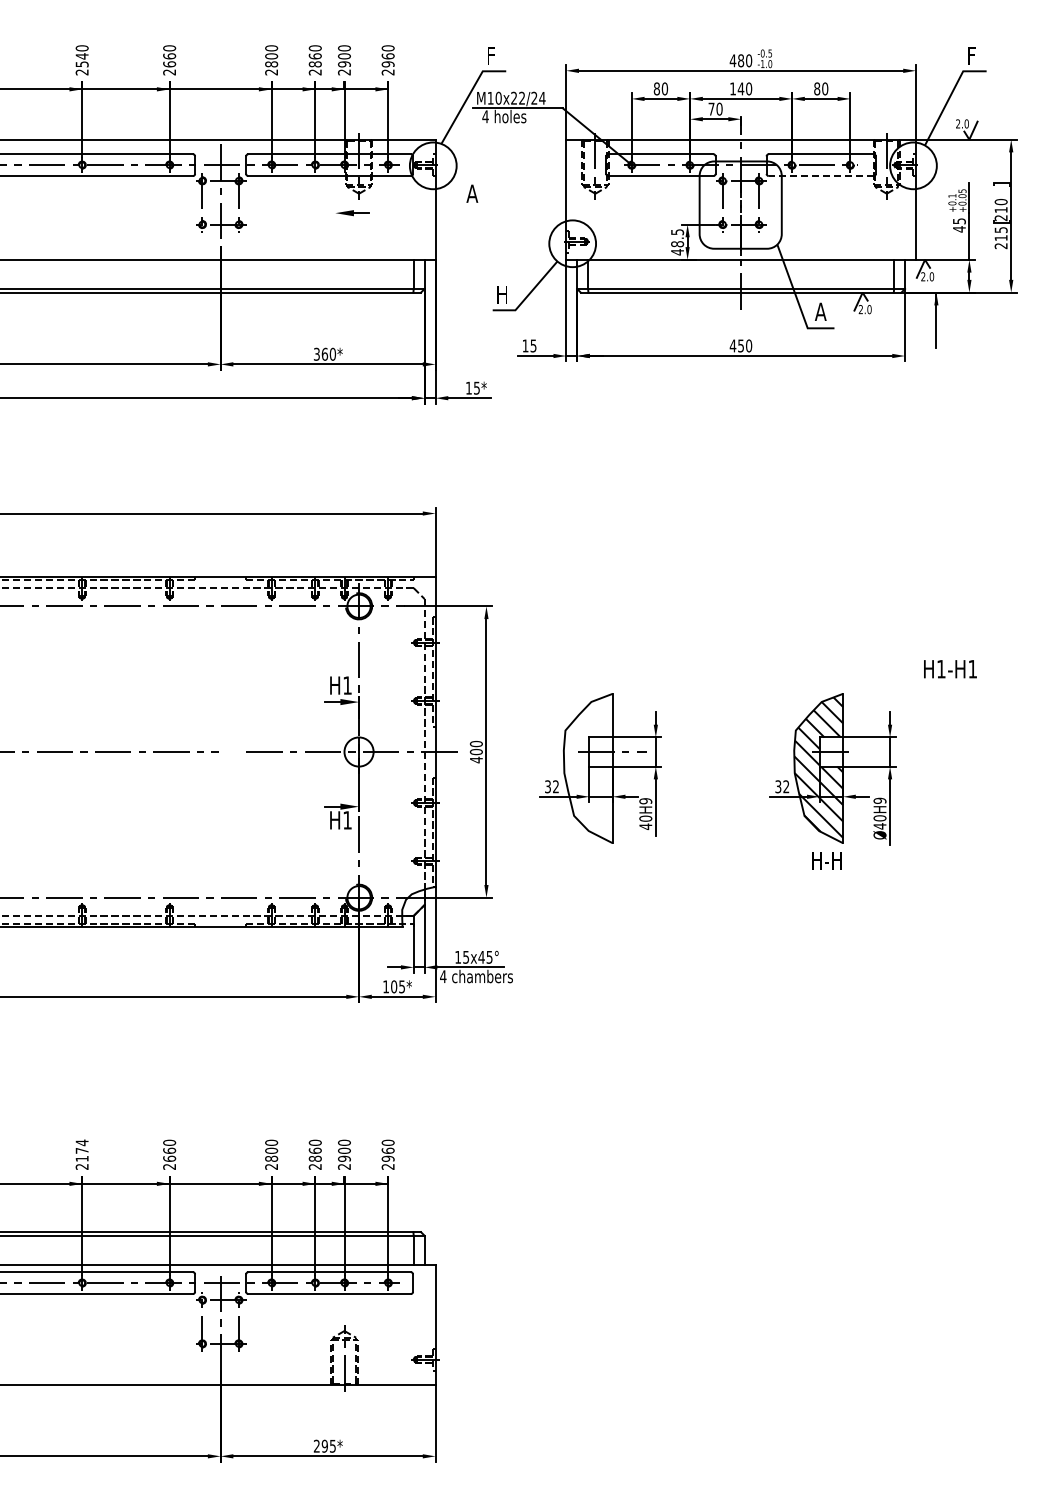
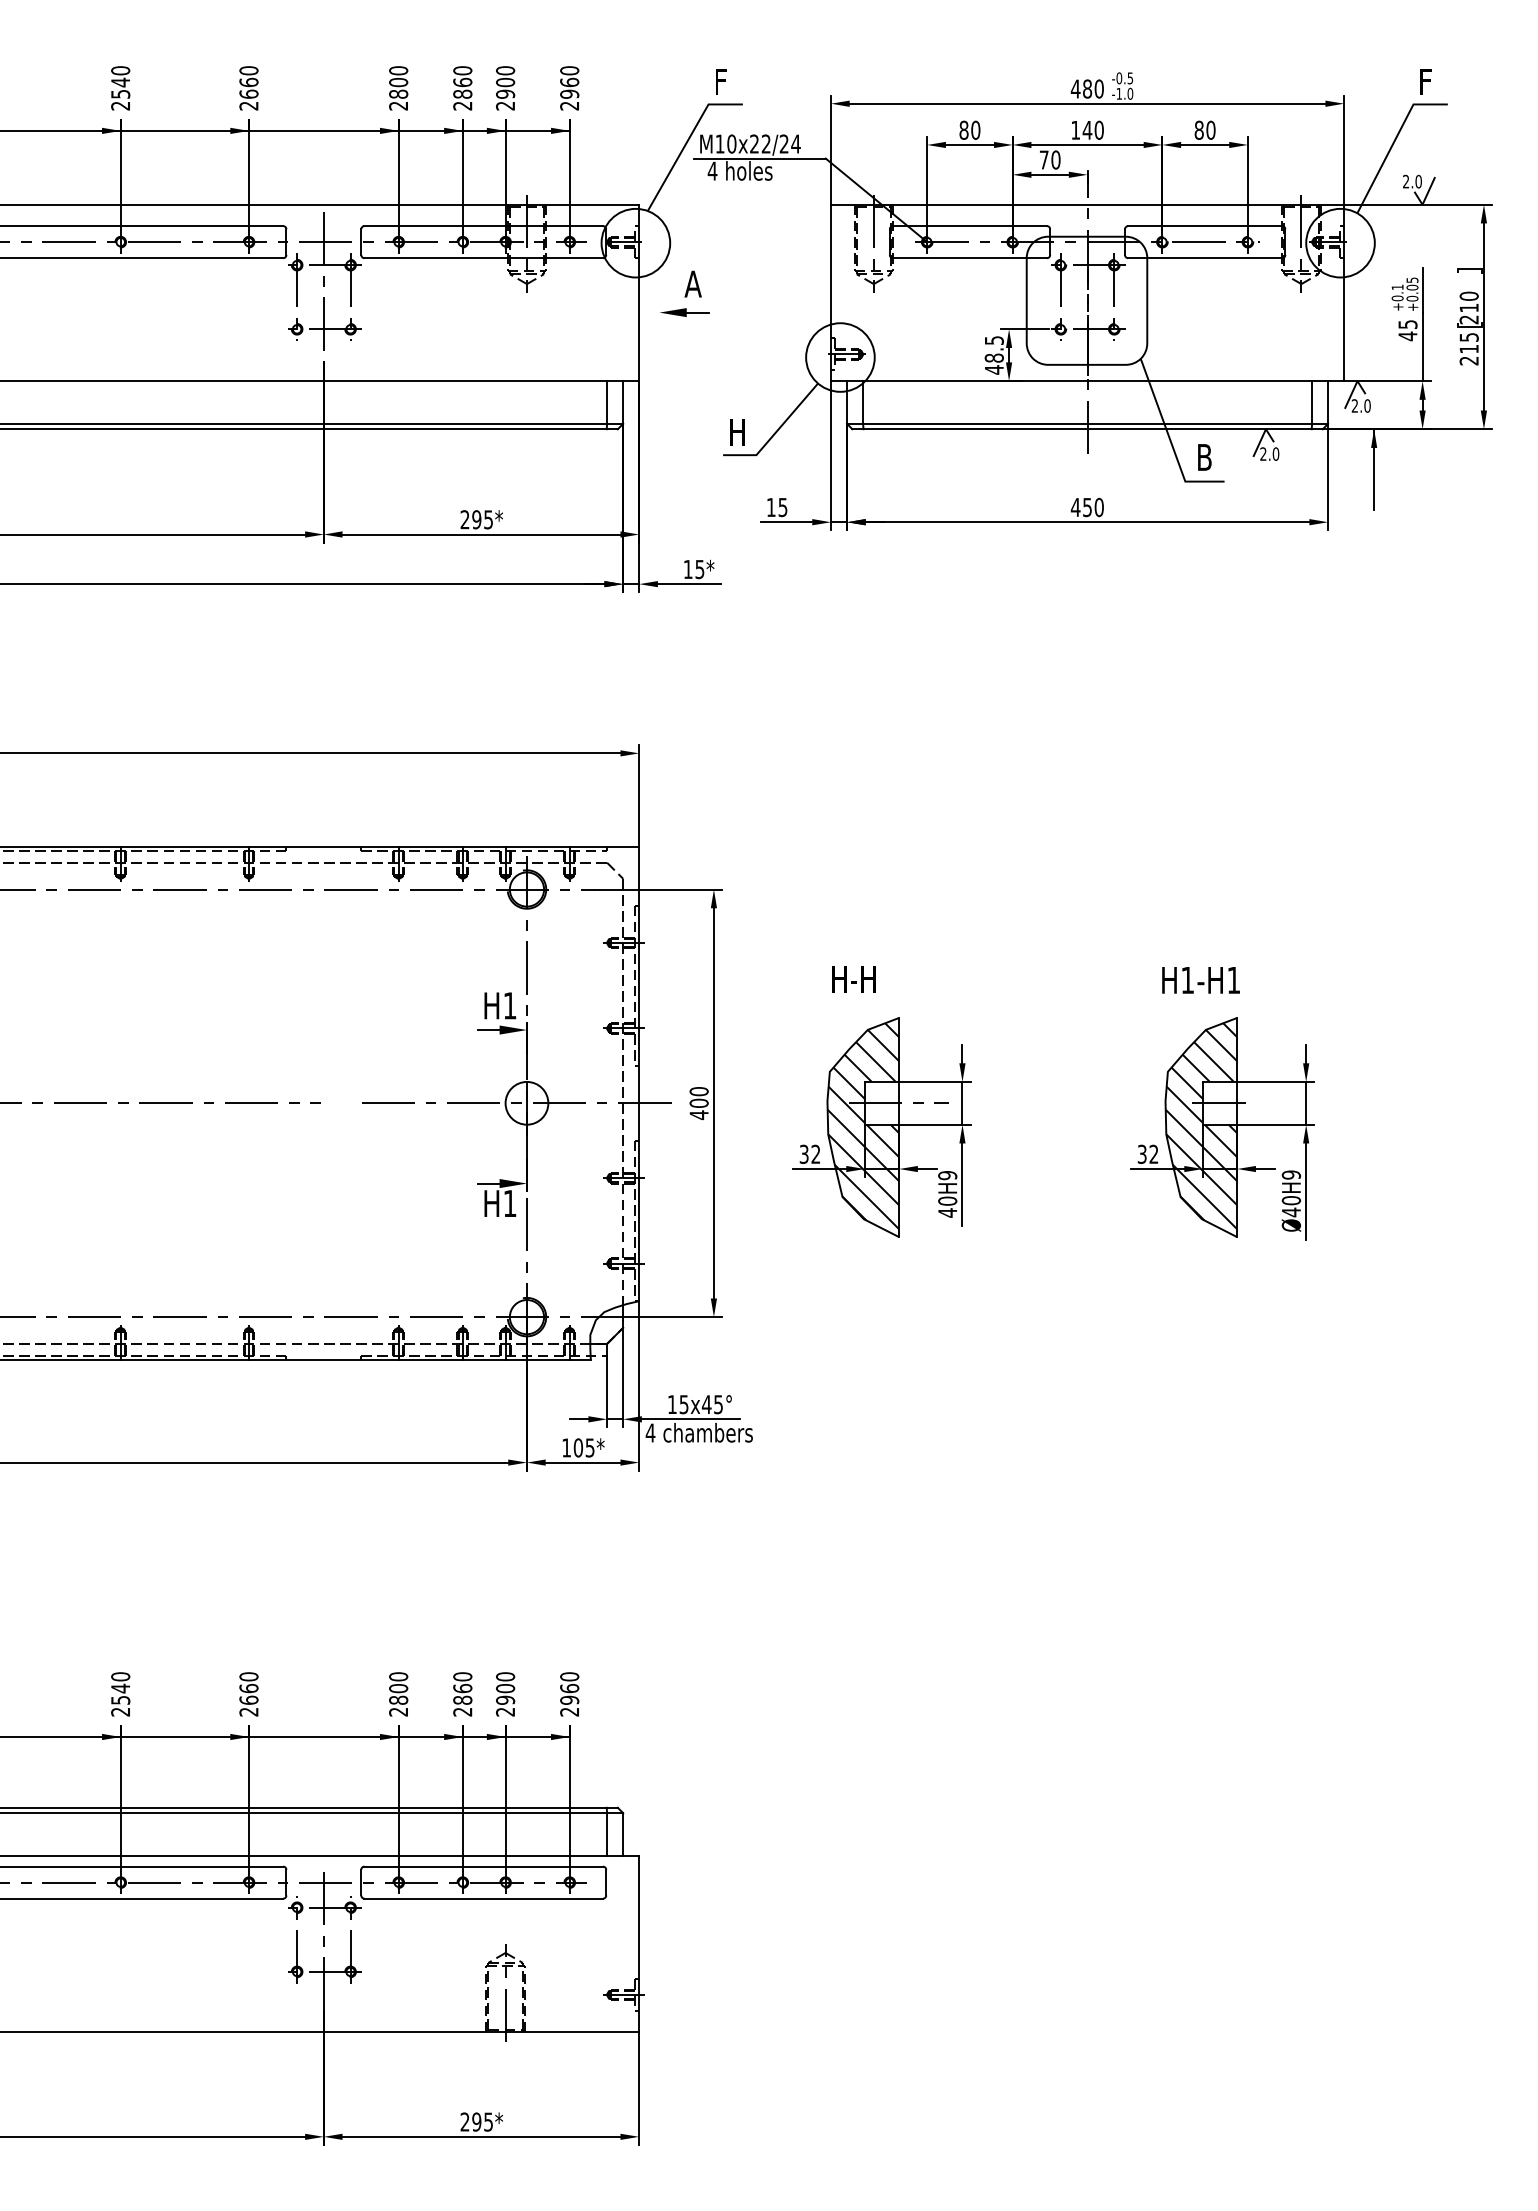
line: (820, 176) -> (1204, 258), dashed -> solid
part: (352, 213) -> (684, 313), moved
text: (820, 311) -> (1204, 456), A -> B
text: (325, 353) -> (477, 518), 360* -> 295*
text: (950, 669) -> (1201, 980), moved
hatch: (587, 767) -> (862, 1126), added
text: (826, 860) -> (853, 979), moved
text: (81, 1150) -> (119, 1688), 2174 -> 2540

